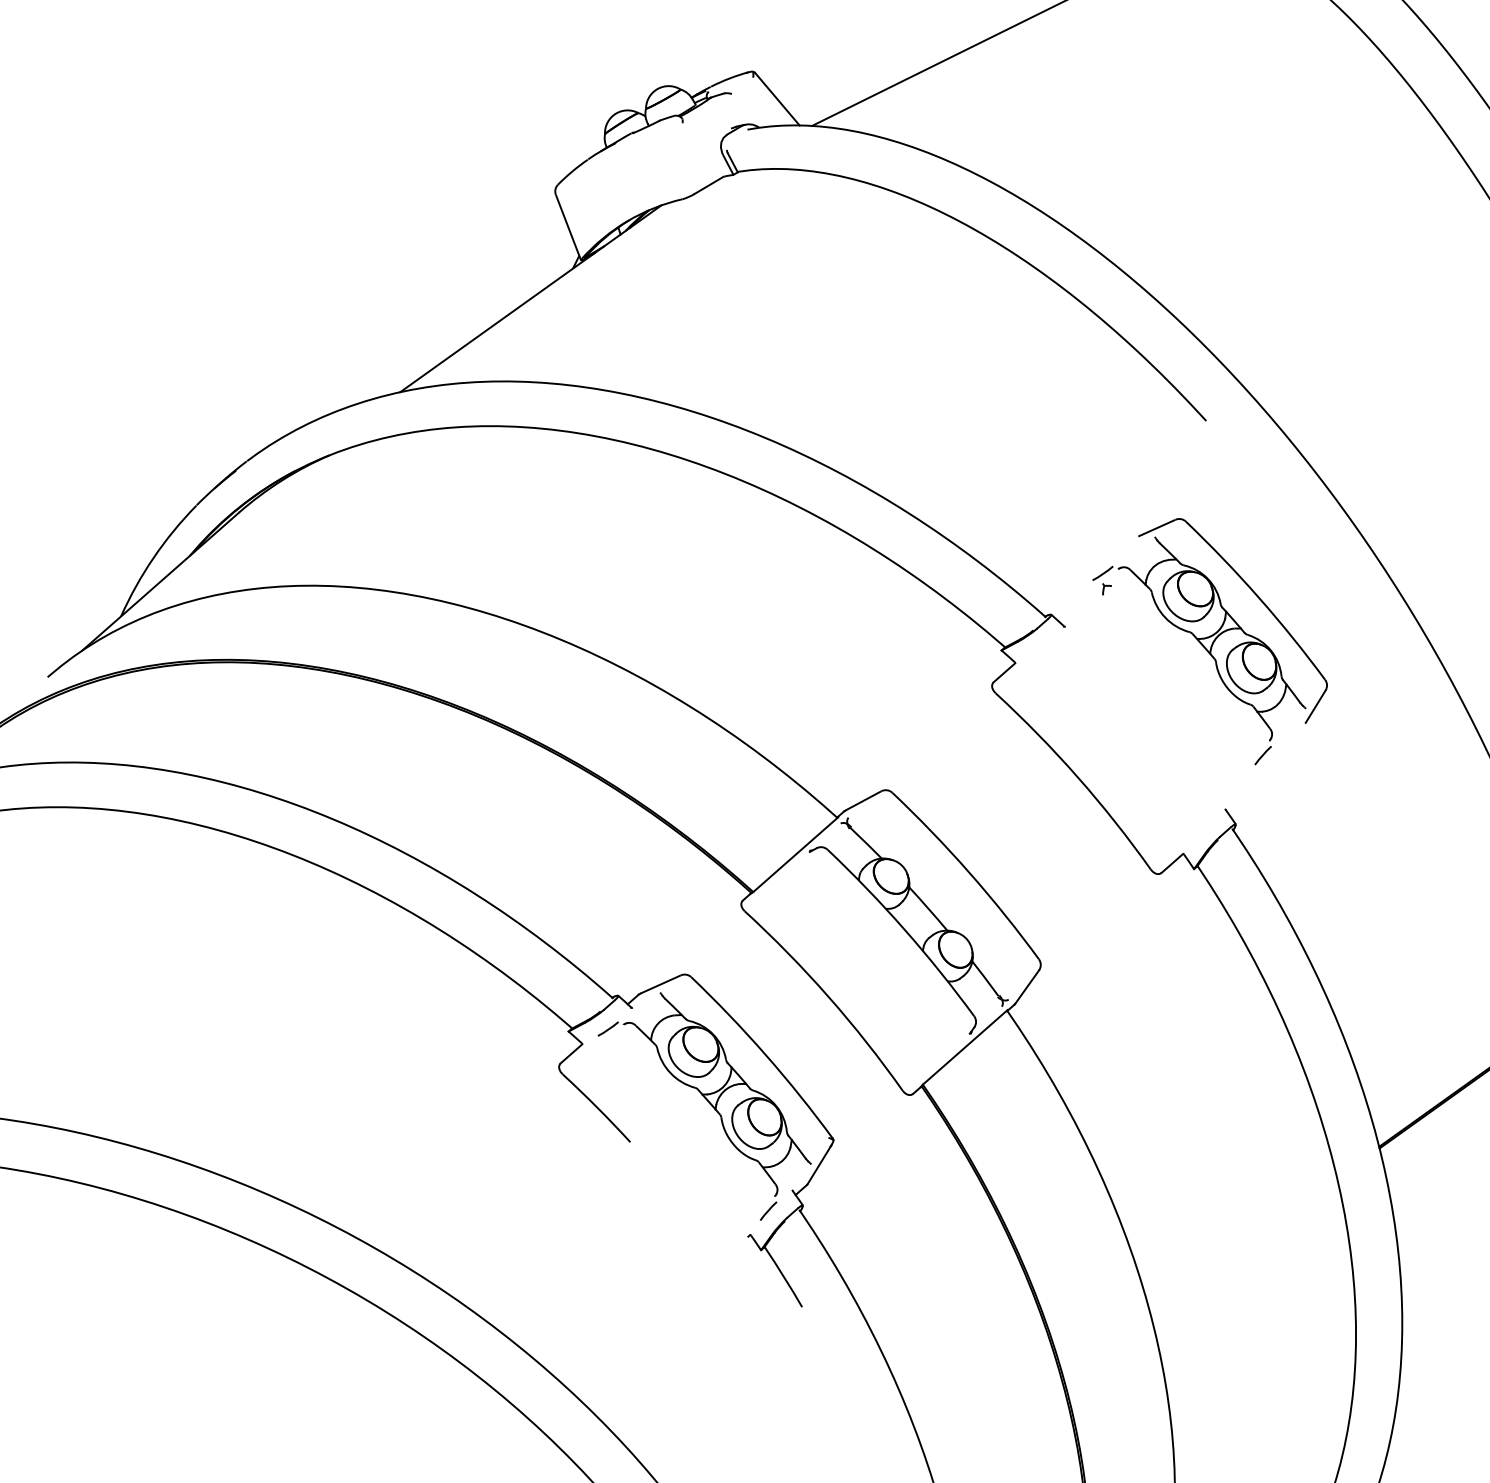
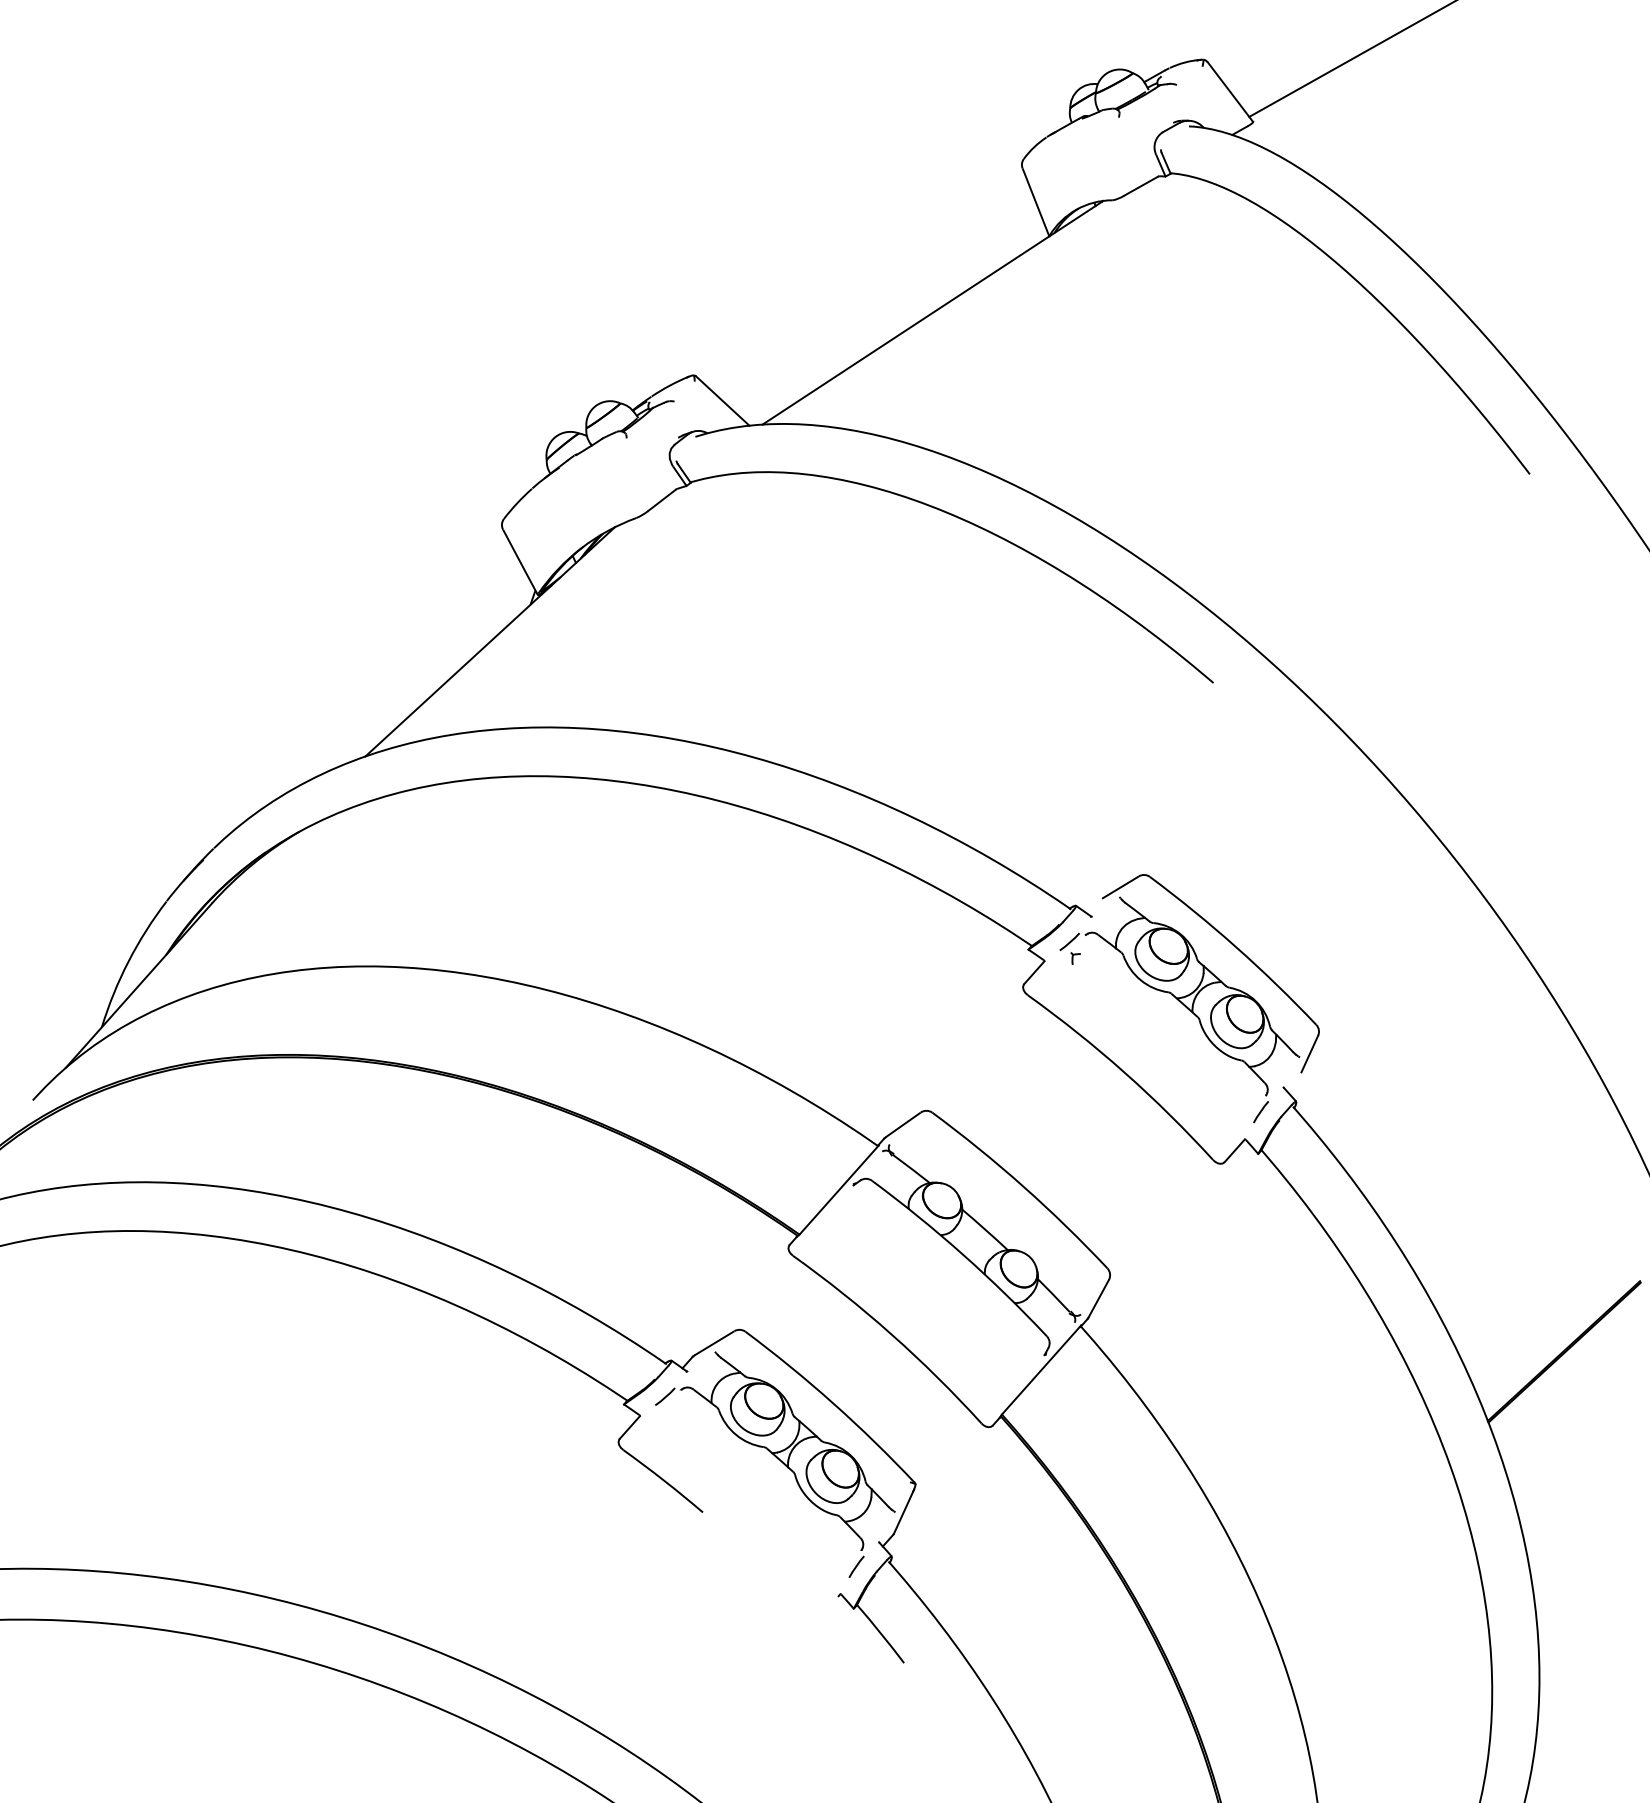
part: (1208, 640) -> (1189, 998), moved

